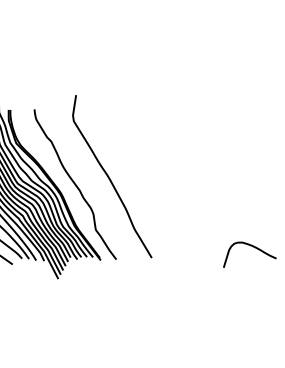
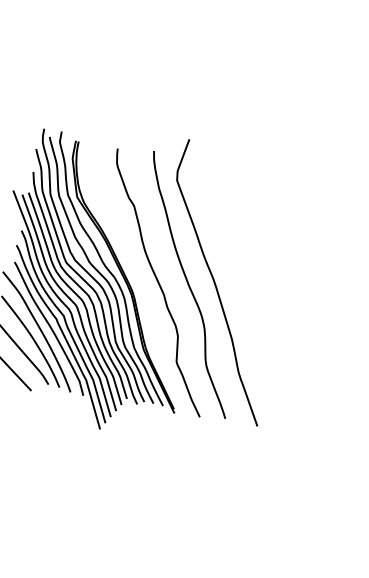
curve: (93, 181) -> (188, 284), added

